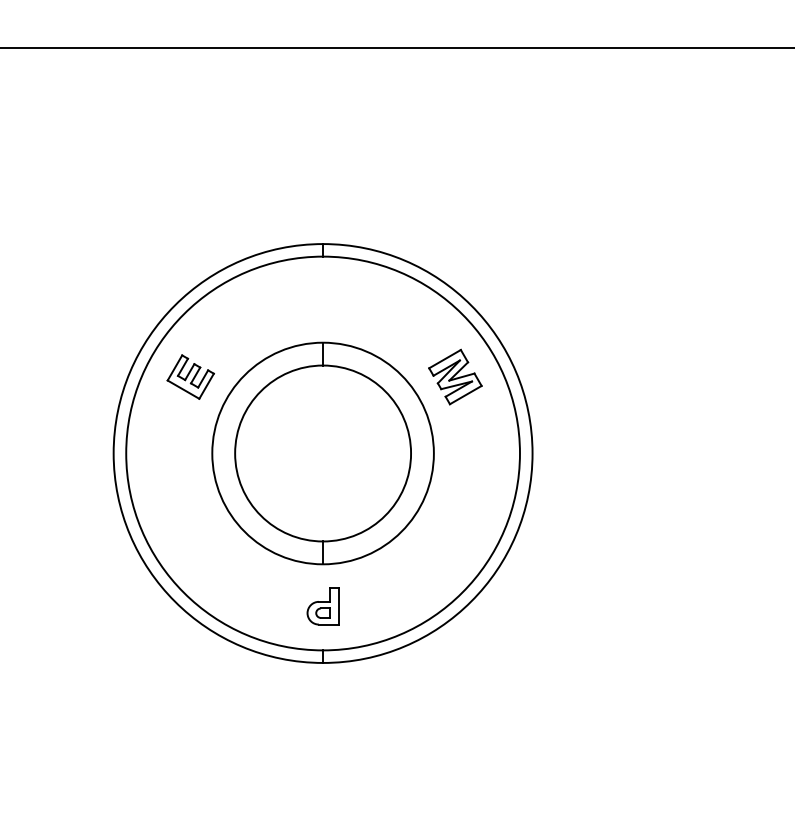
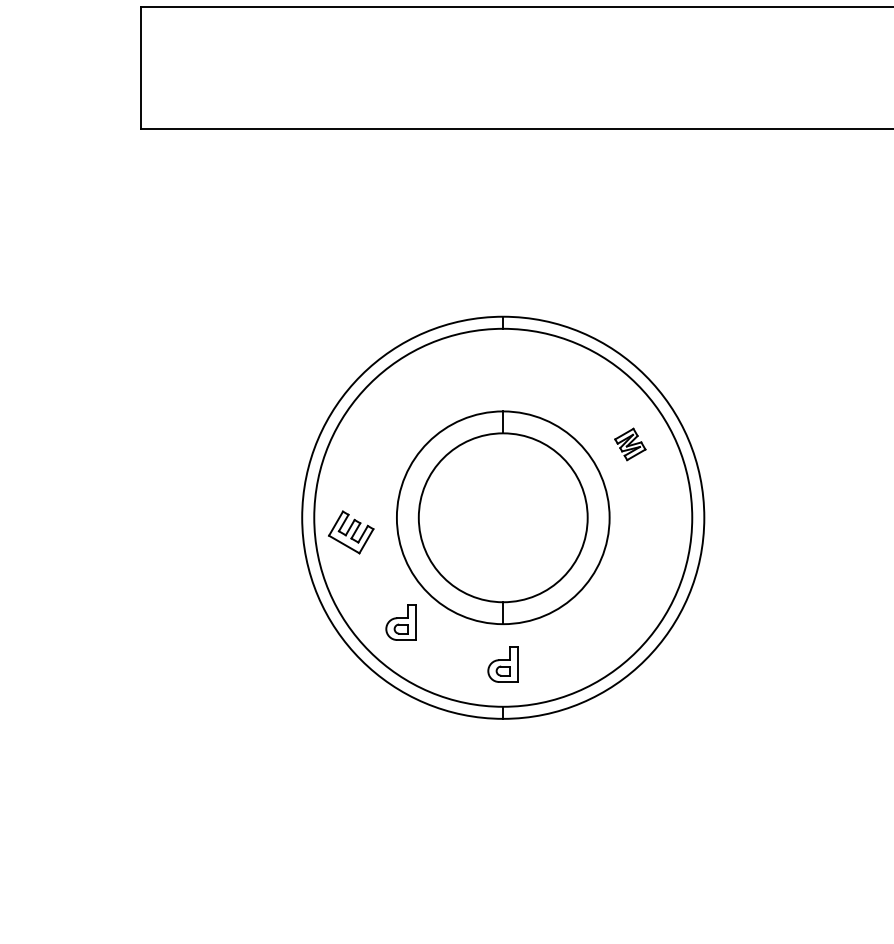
part: (191, 377) -> (351, 532), moved
part: (455, 377) -> (630, 444), size x0.6
part: (216, 562) -> (400, 622), added

